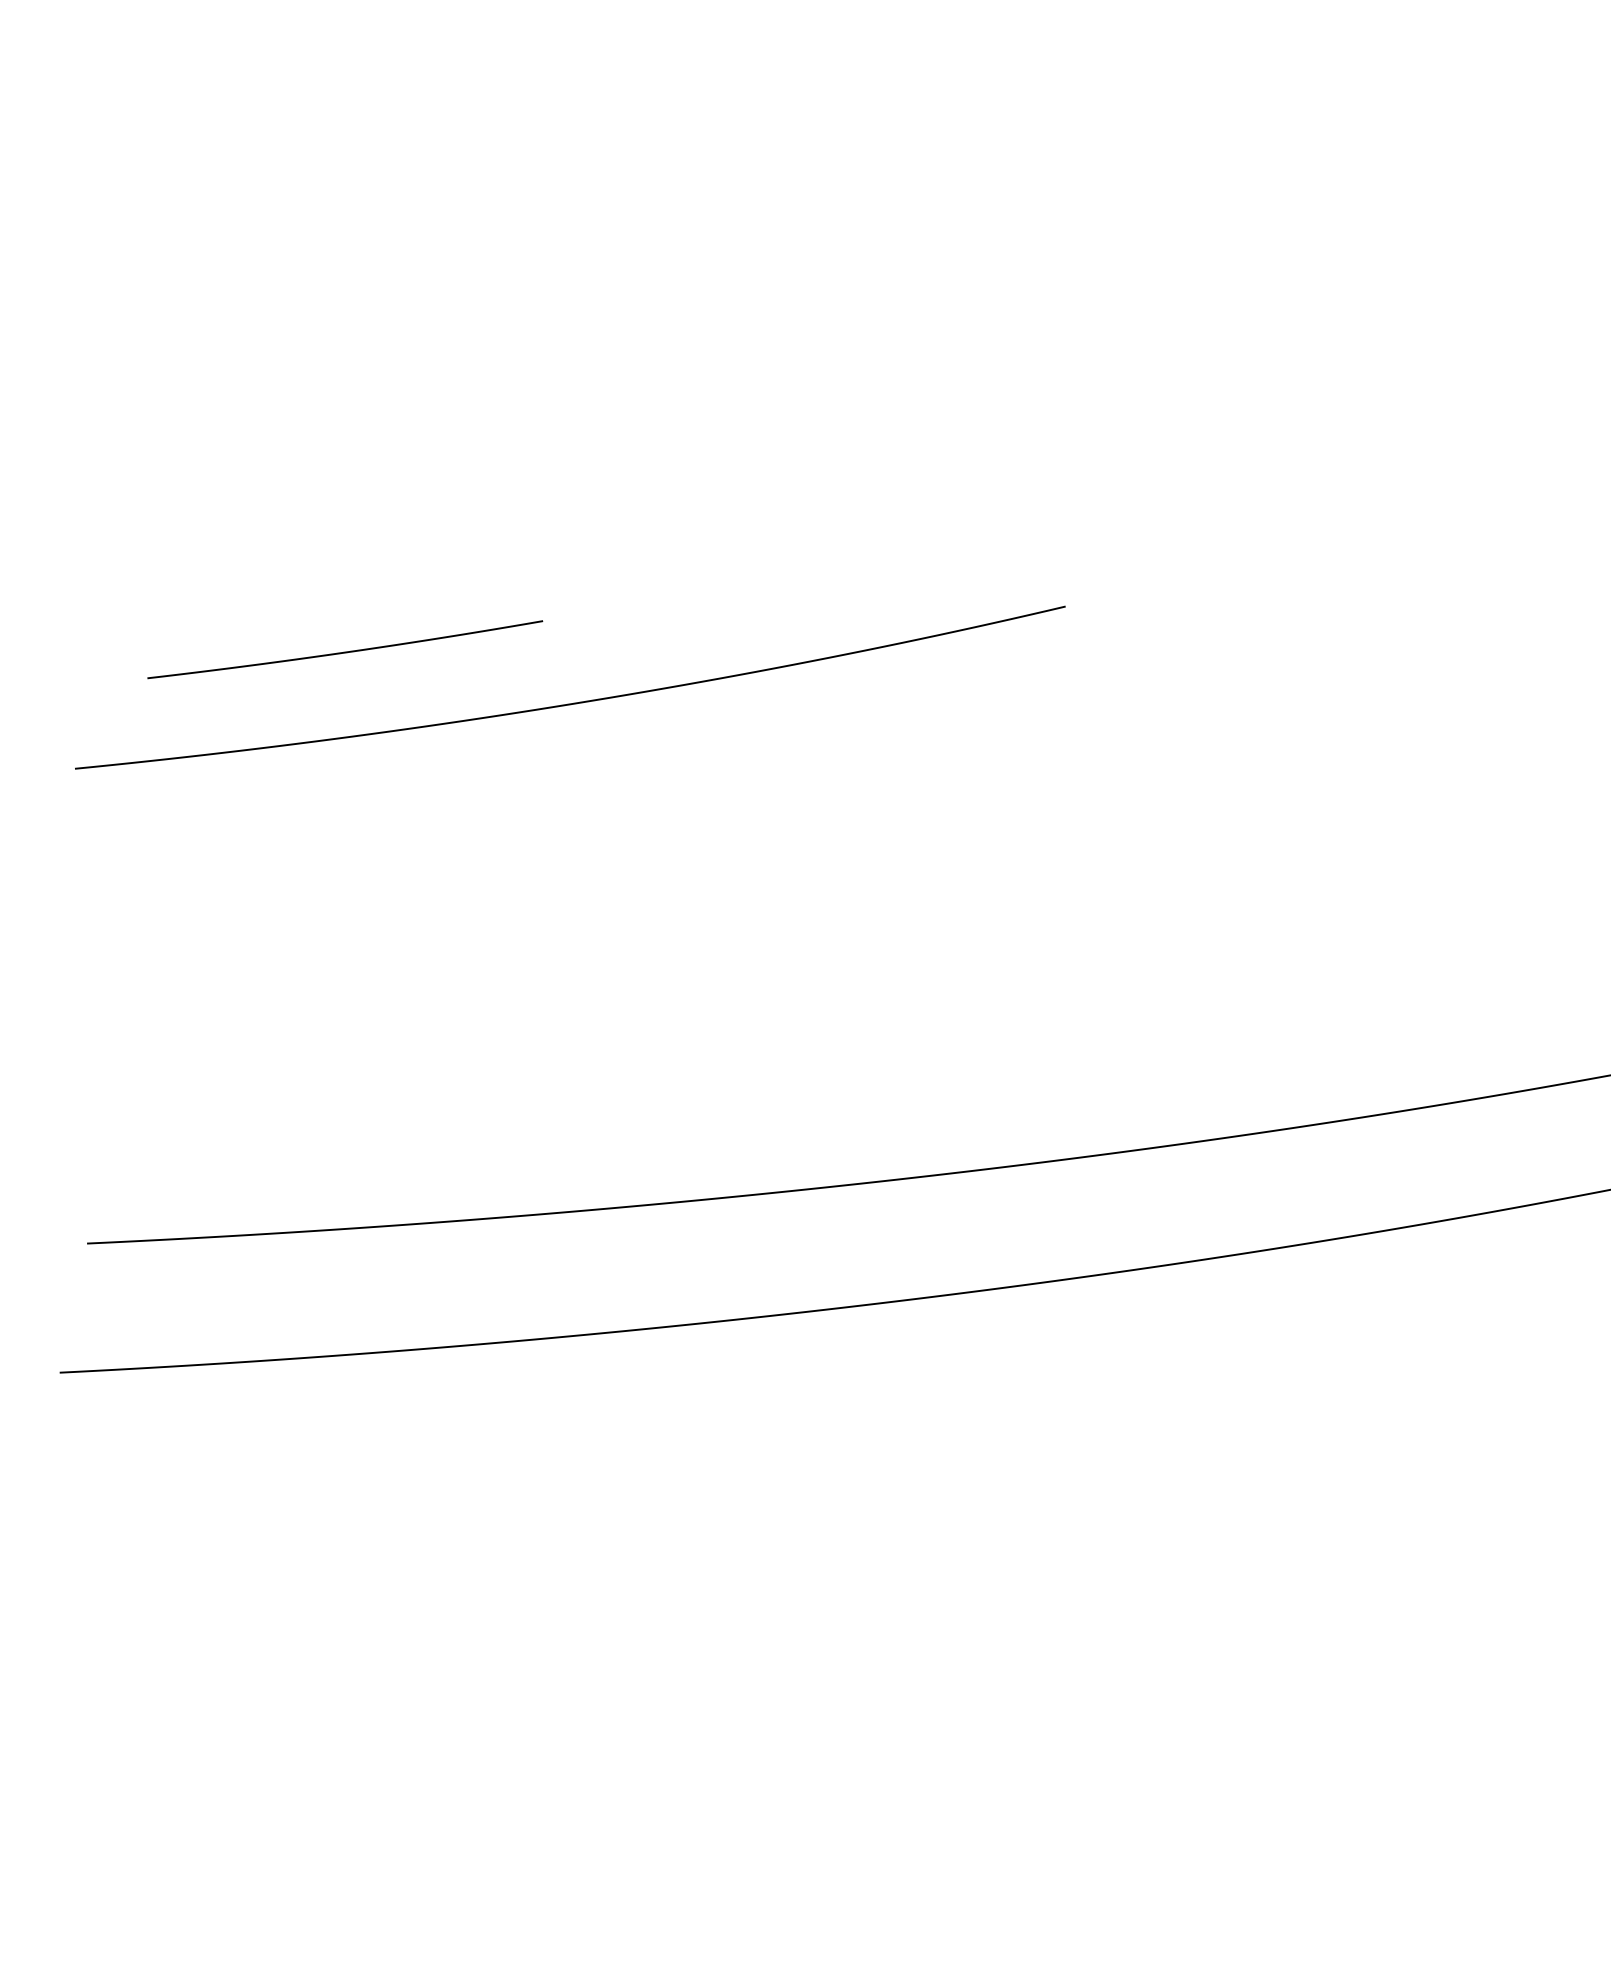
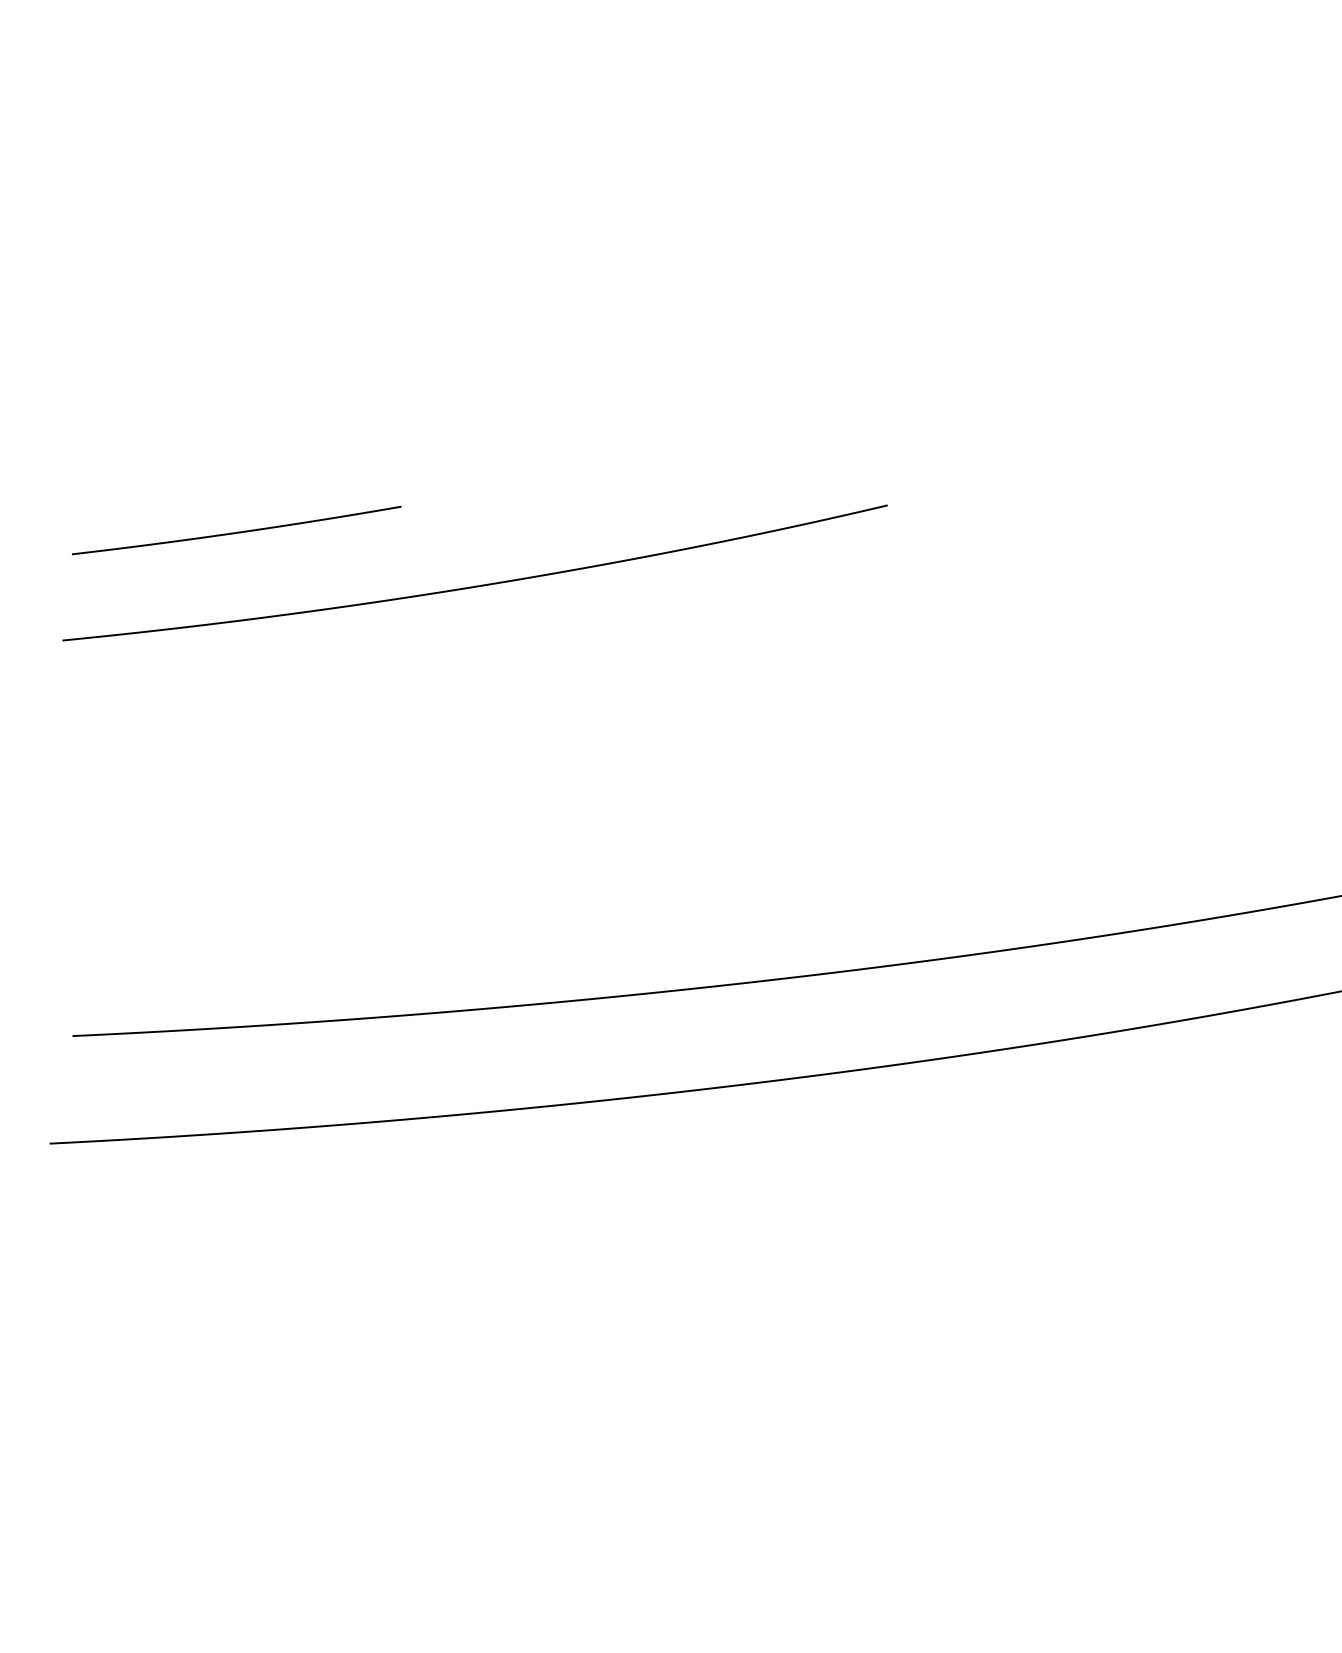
curve: (345, 651) -> (236, 531), moved

